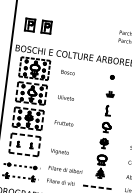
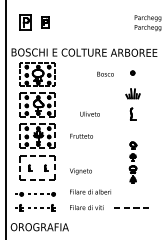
part: (46, 27) -> (45, 22), size x0.7
text: (68, 72) -> (105, 73), moved
part: (109, 93) -> (132, 93), size x1.6
text: (65, 97) -> (89, 113), moved
part: (102, 150) -> (132, 162), size x0.6

